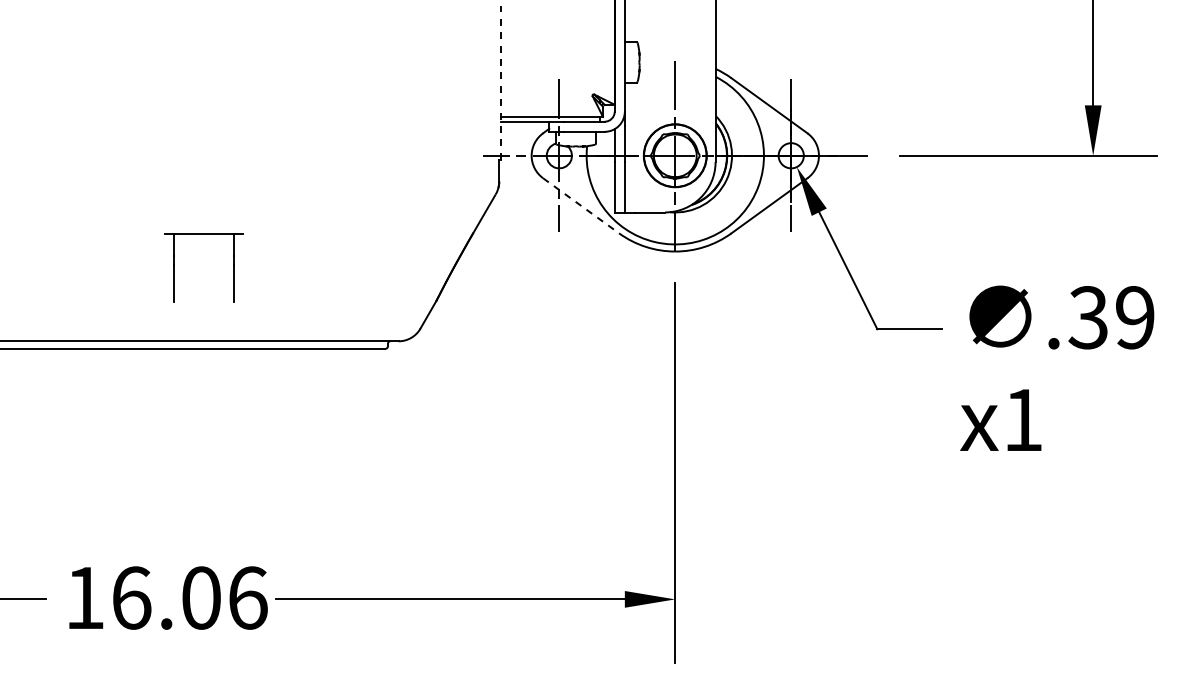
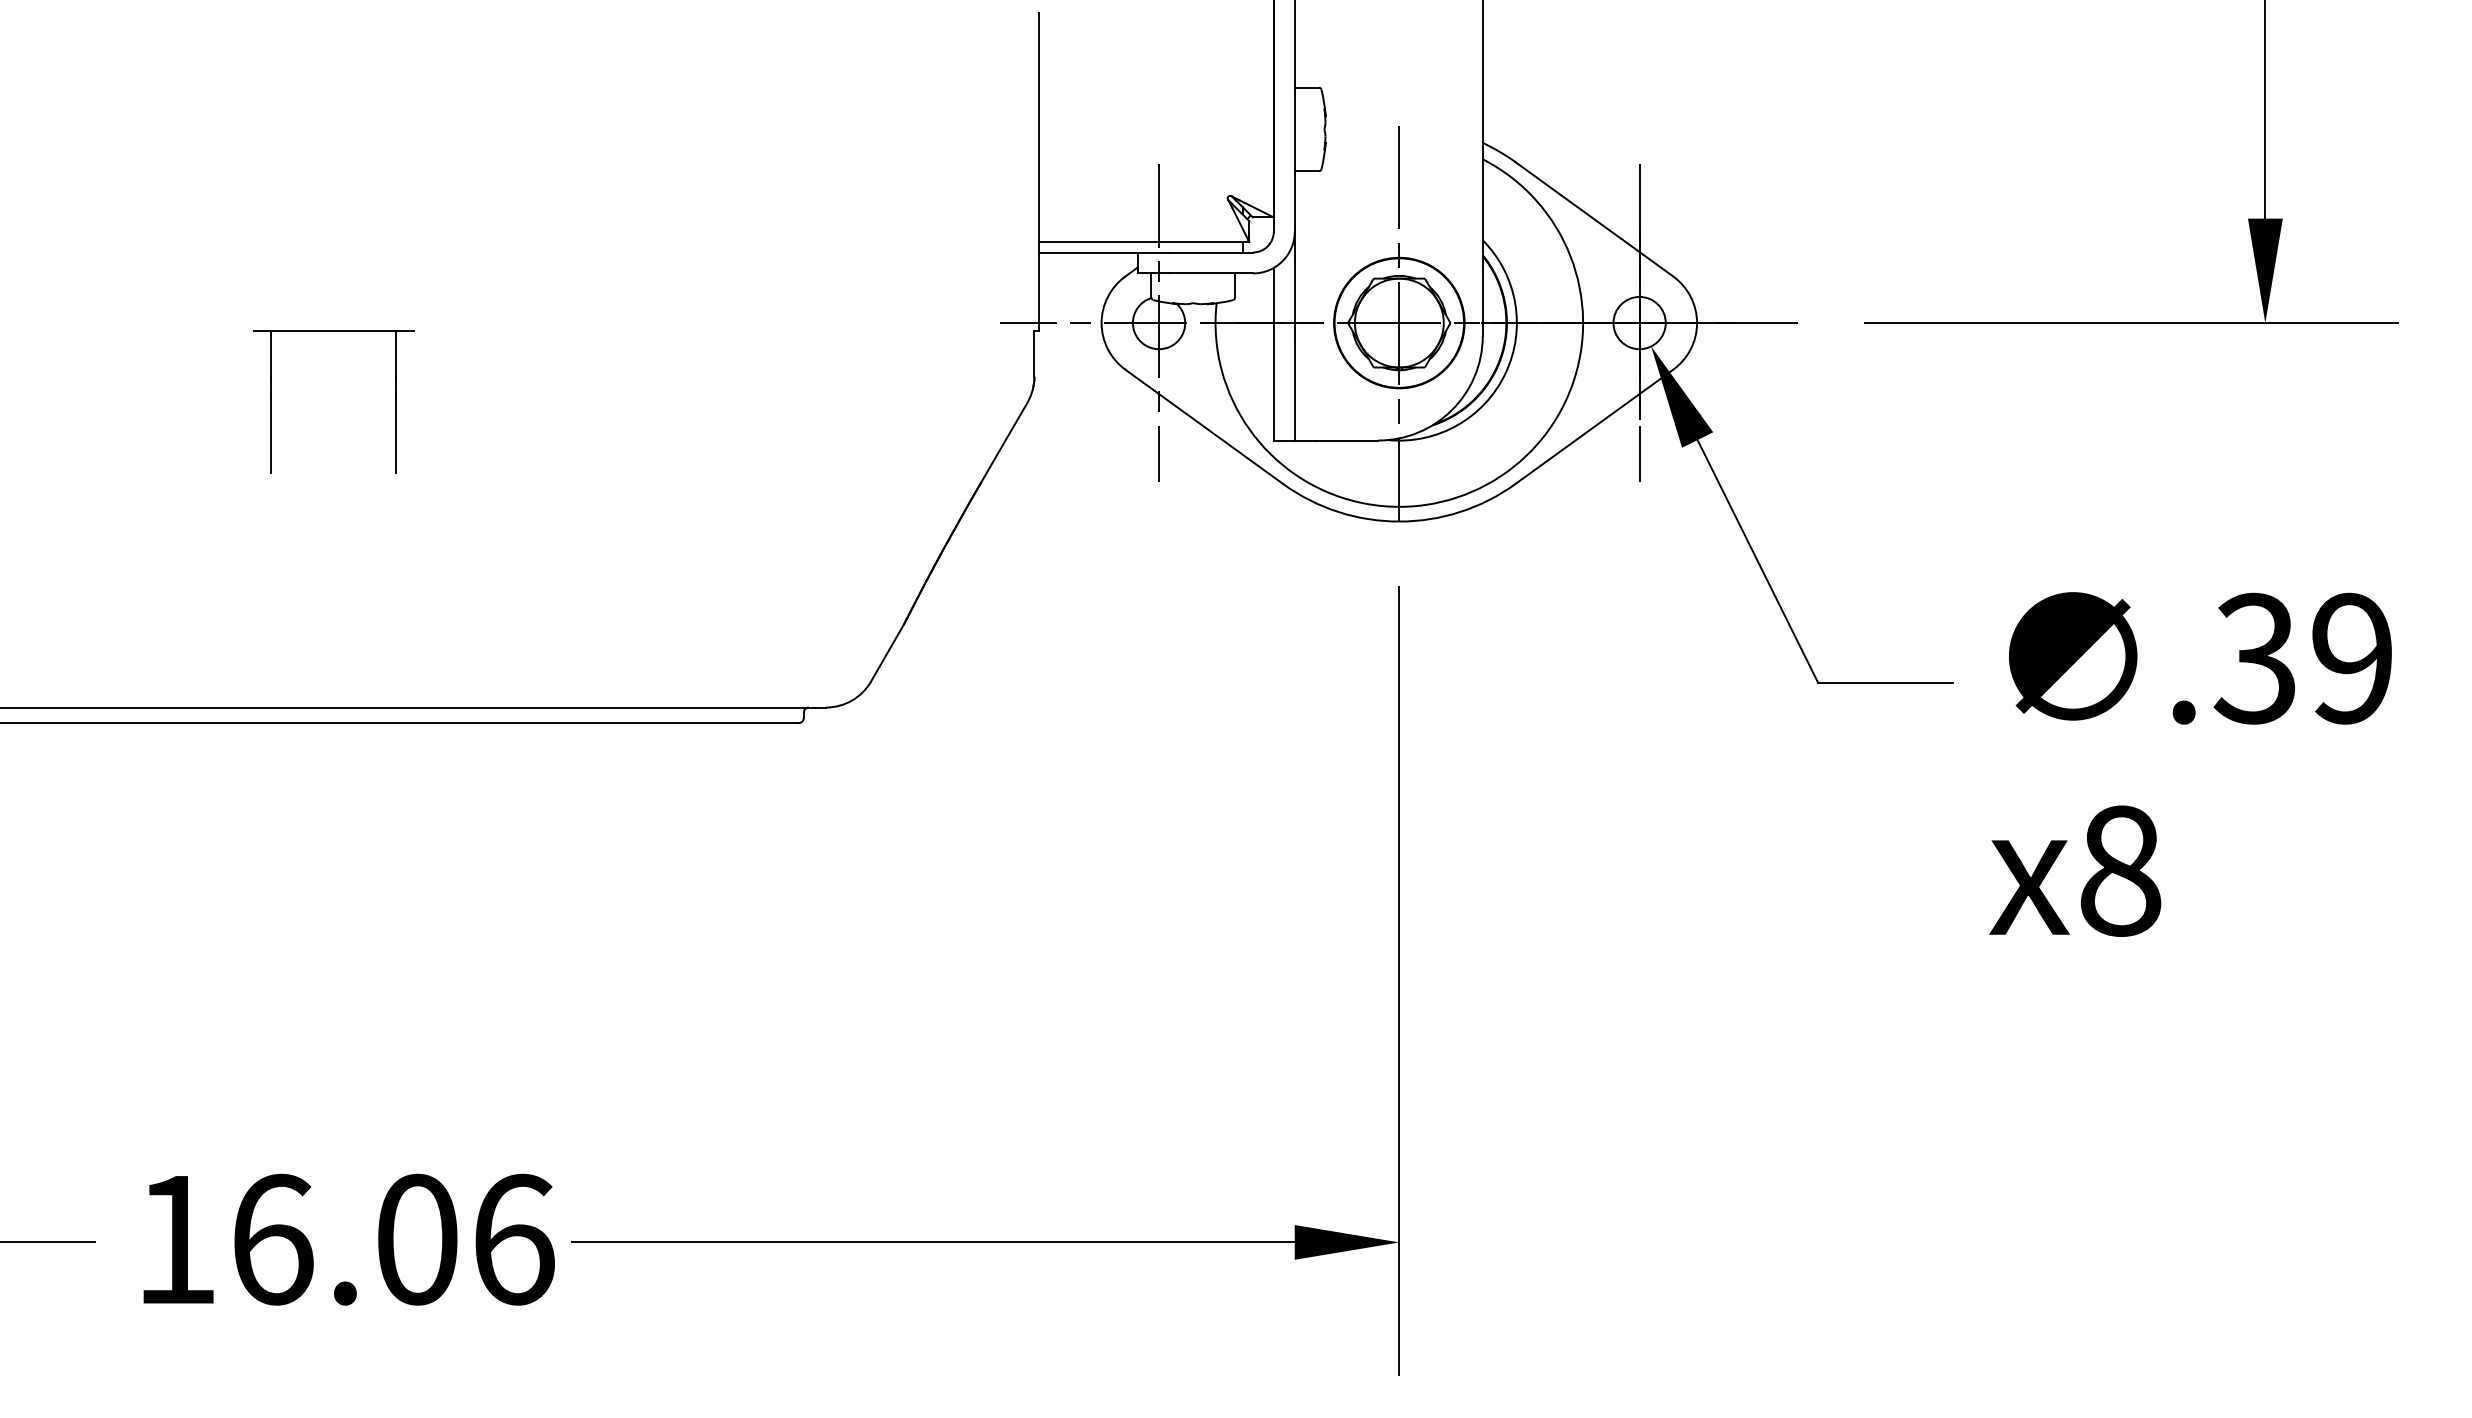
line: (501, 82) -> (1039, 171), dashed -> solid
line: (581, 205) -> (1204, 426), dashed -> solid
part: (174, 267) -> (272, 401), moved
text: (1023, 419) -> (2120, 869), x1 -> x8

